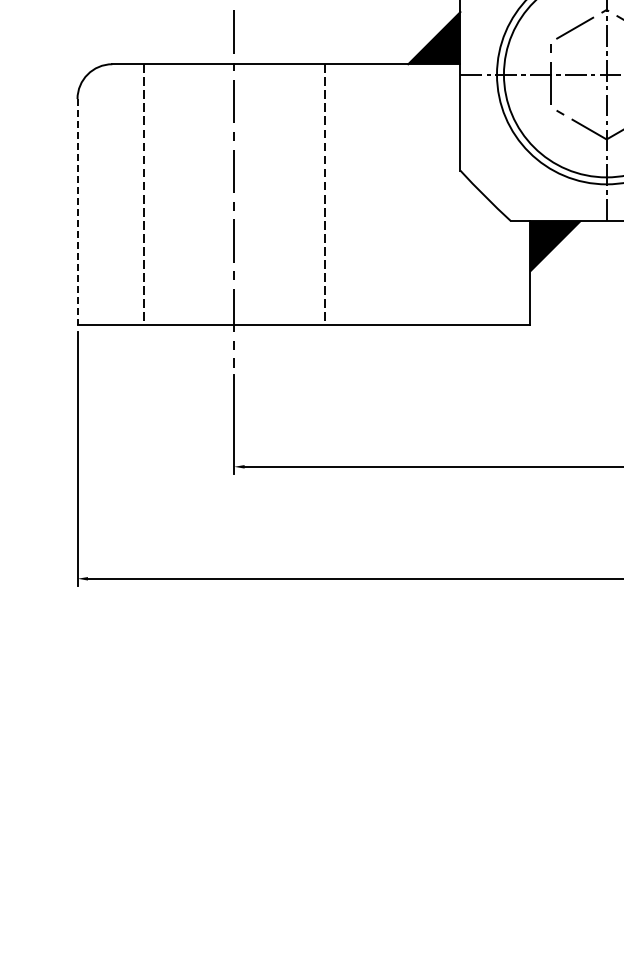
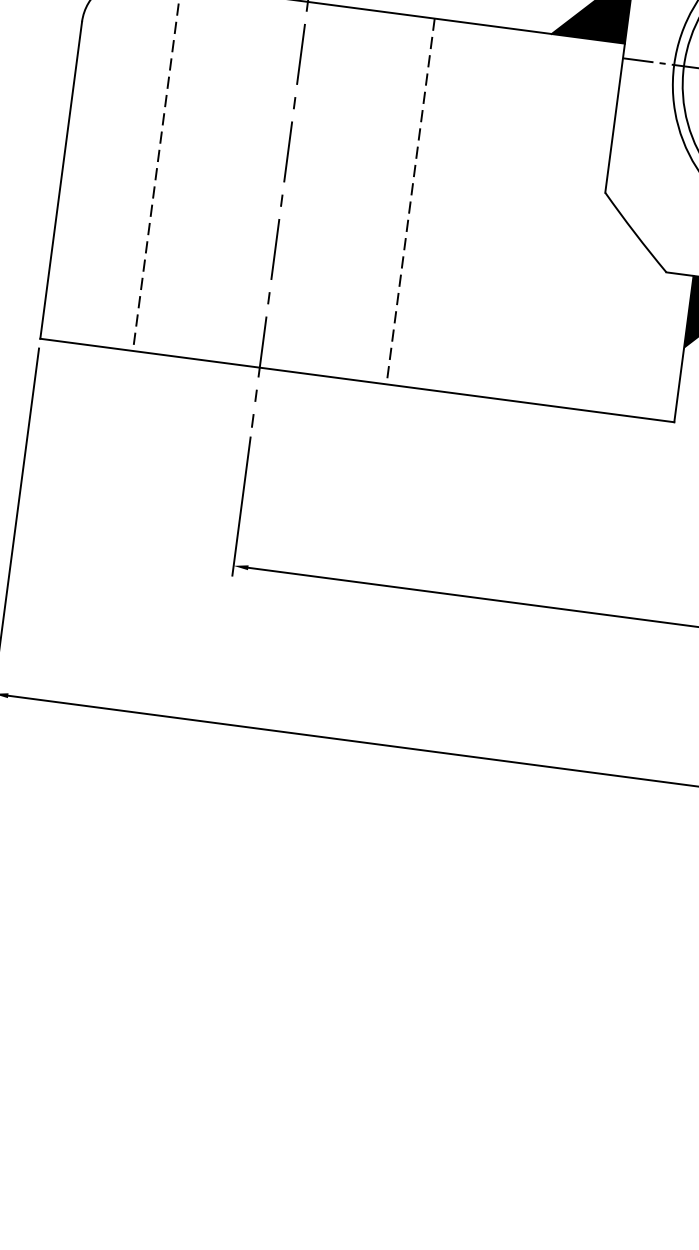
line: (77, 212) -> (61, 180), dashed -> solid

